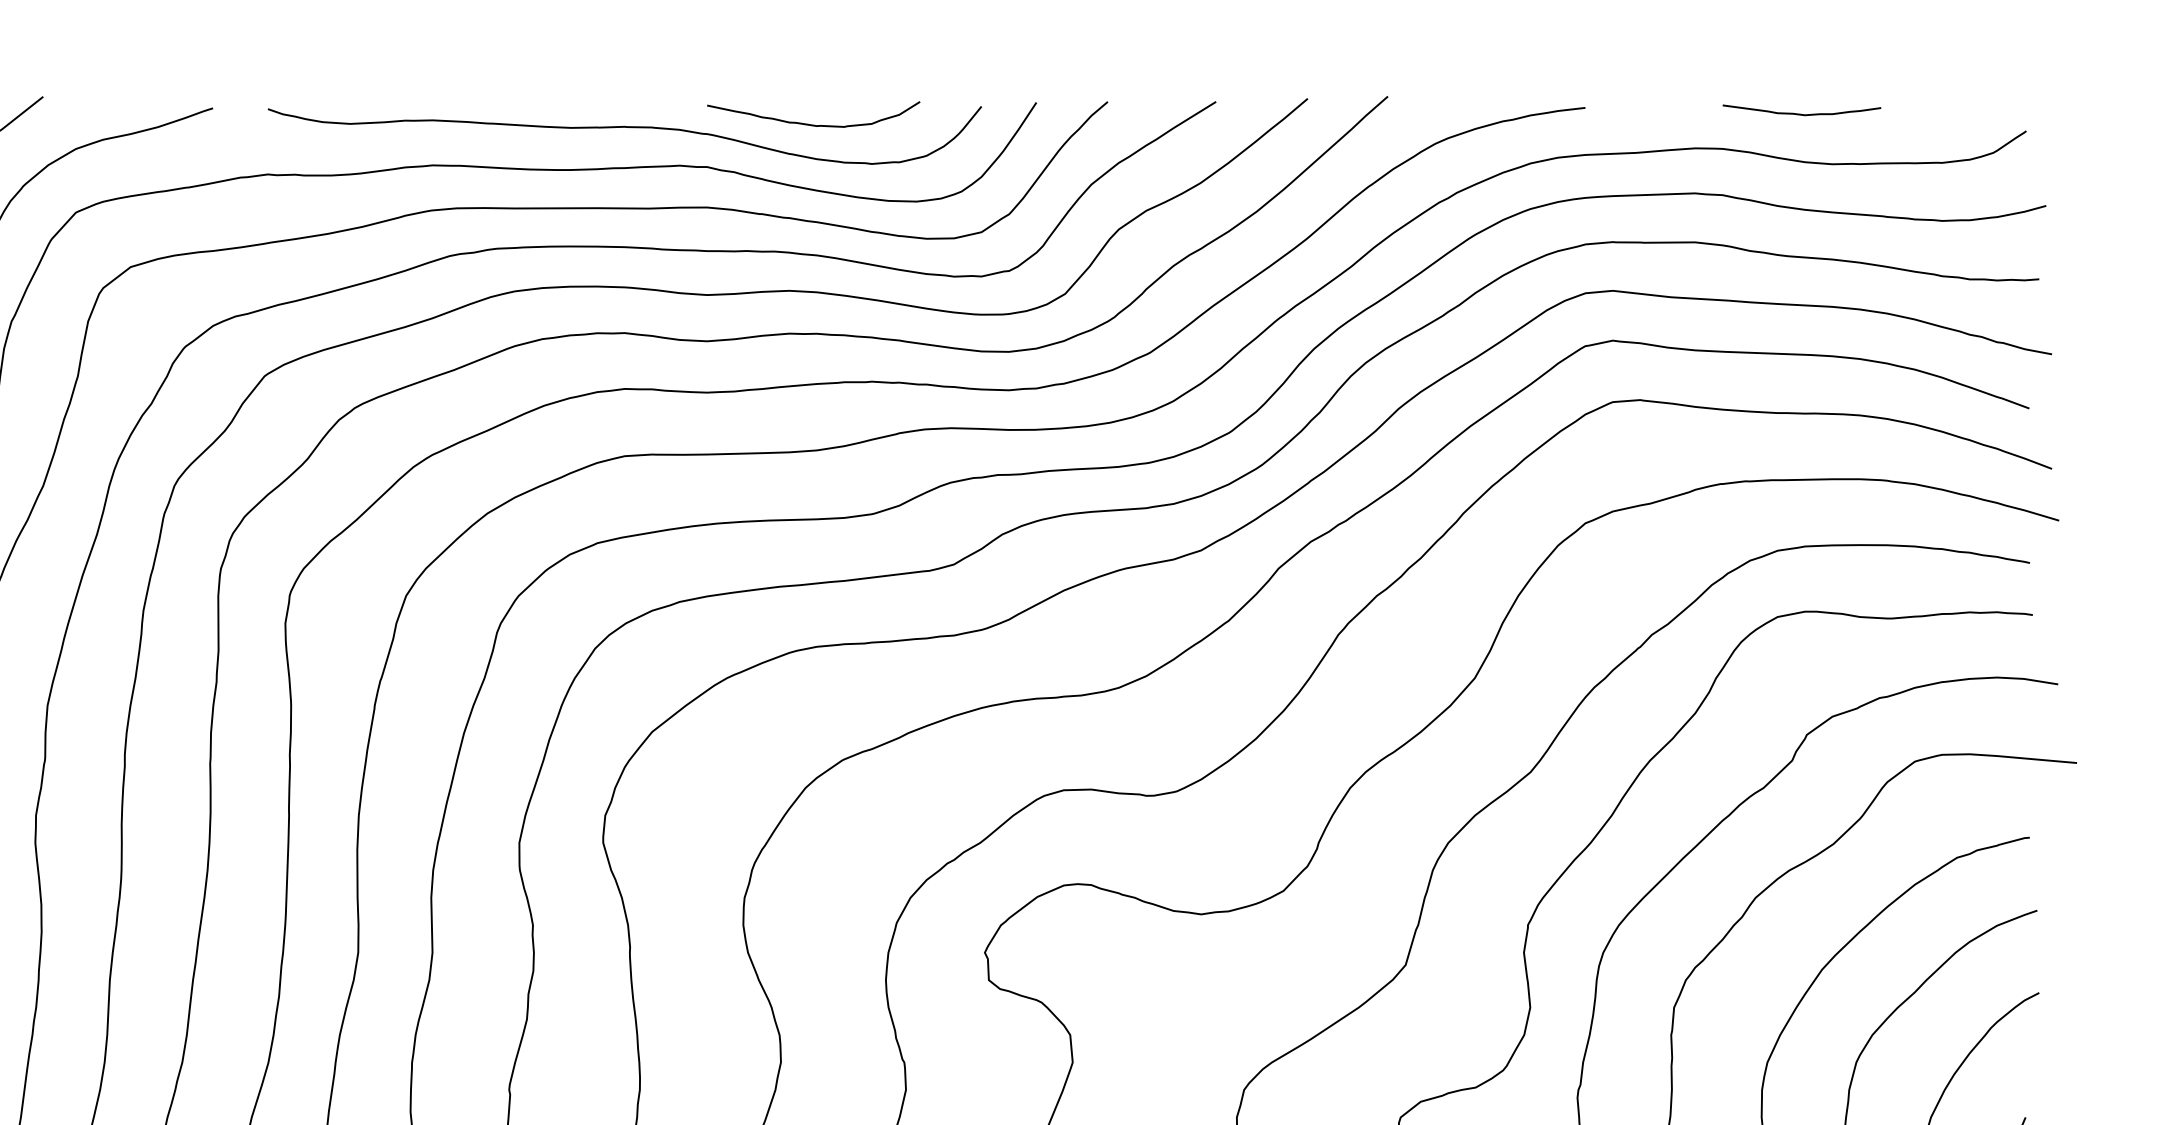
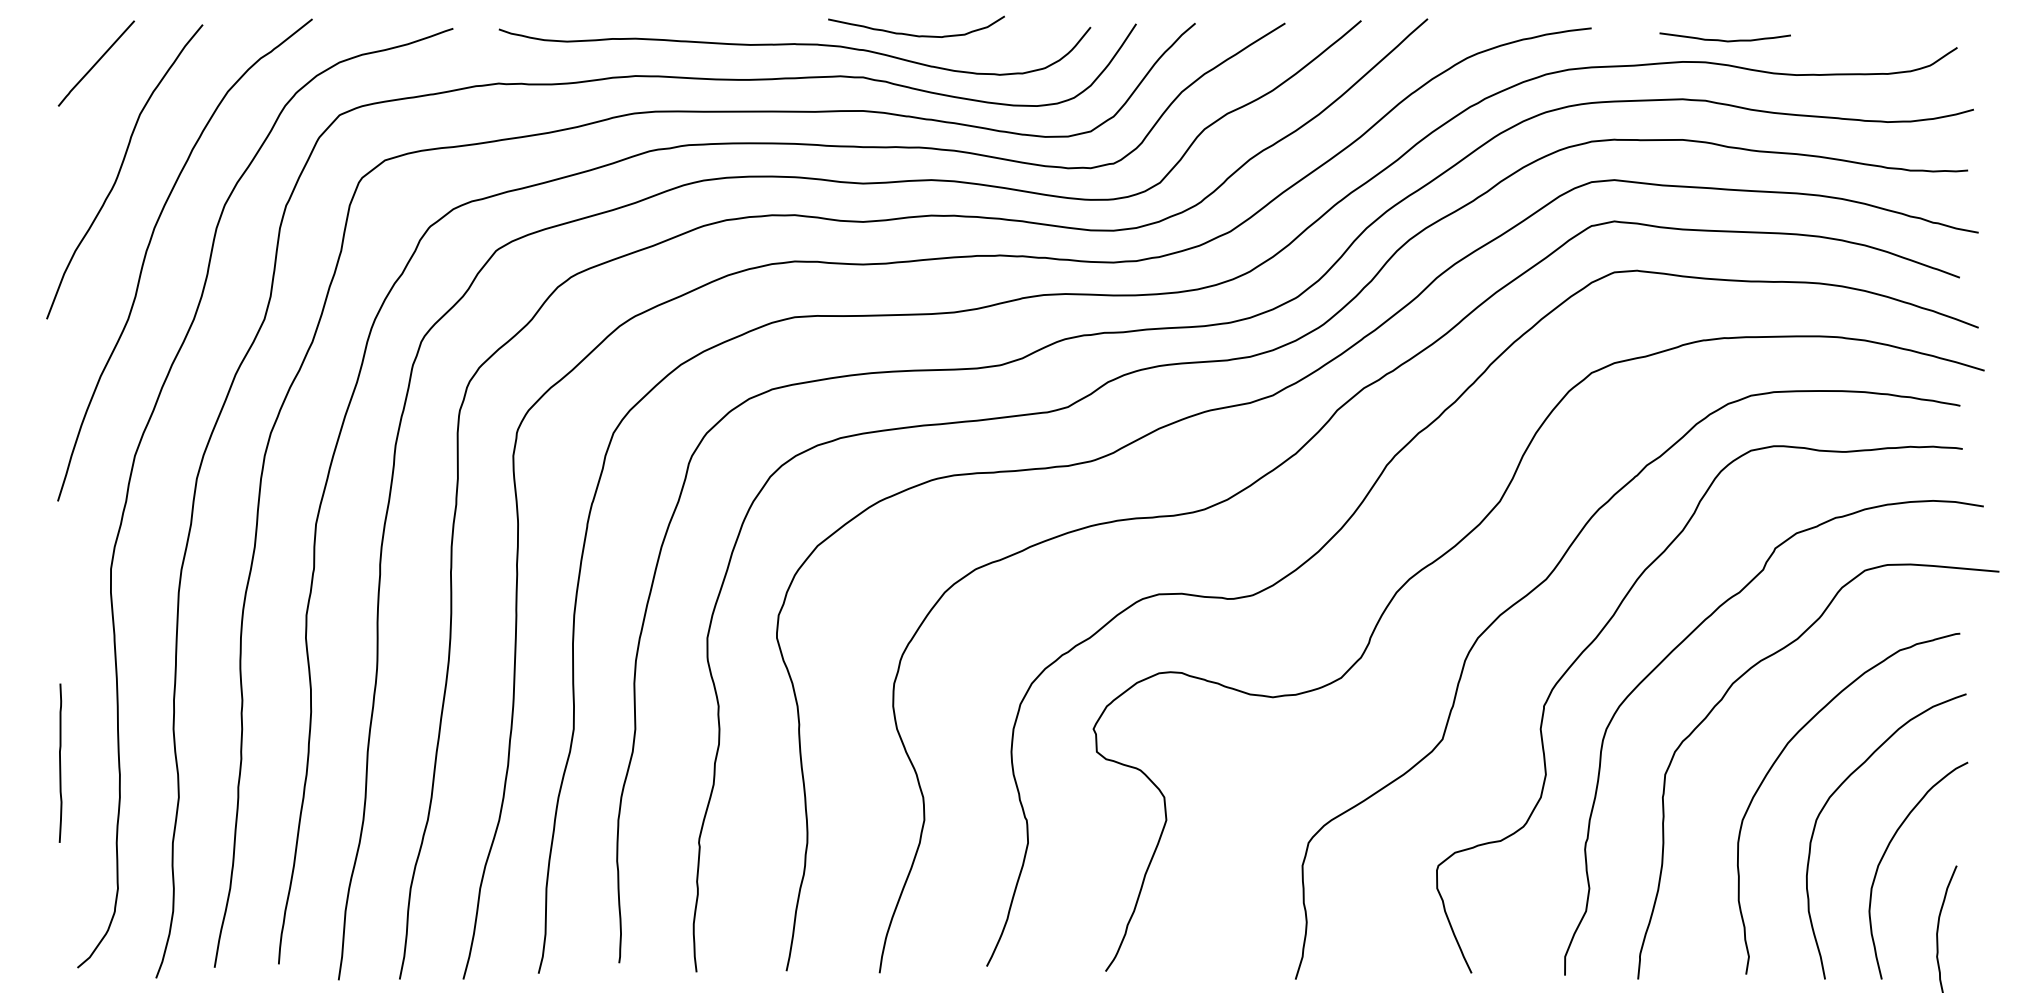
curve: (1798, 112) -> (1722, 39), moved
curve: (811, 123) -> (914, 34), moved

